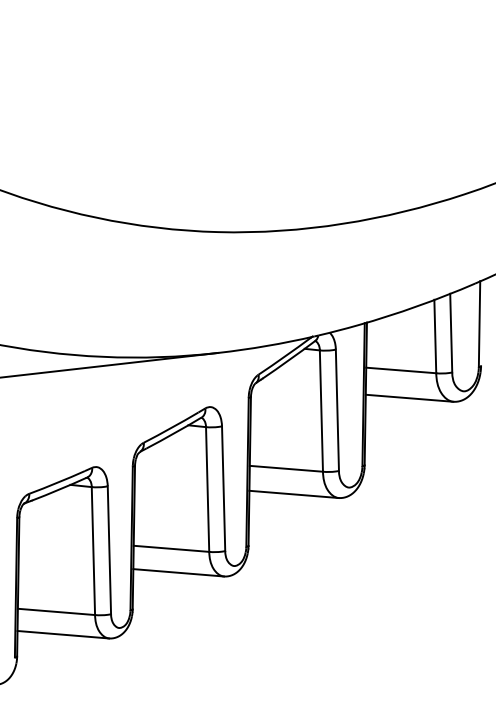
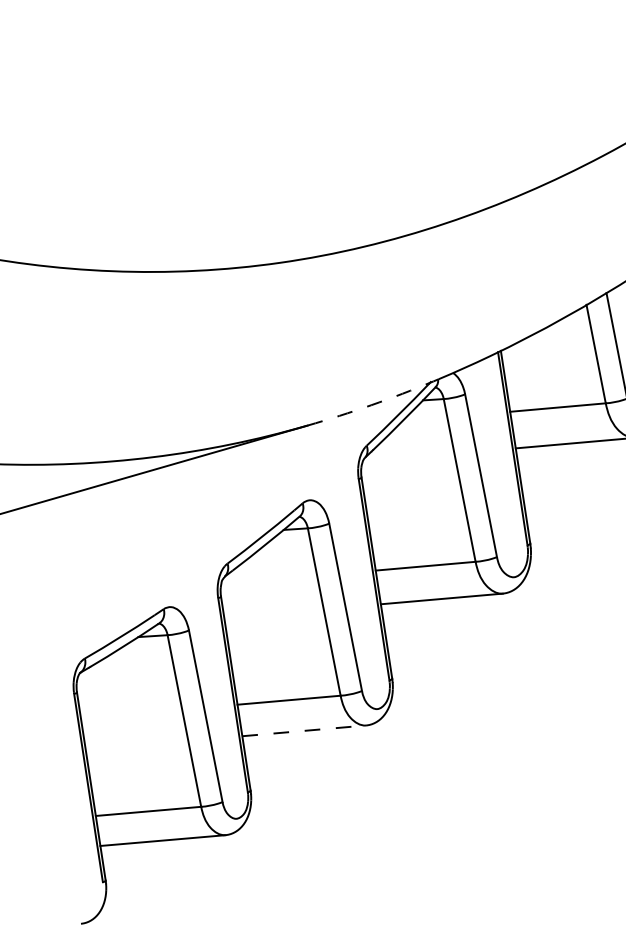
arc: (266, 346) -> (370, 405), solid -> dashed
line: (179, 572) -> (305, 730), solid -> dashed

